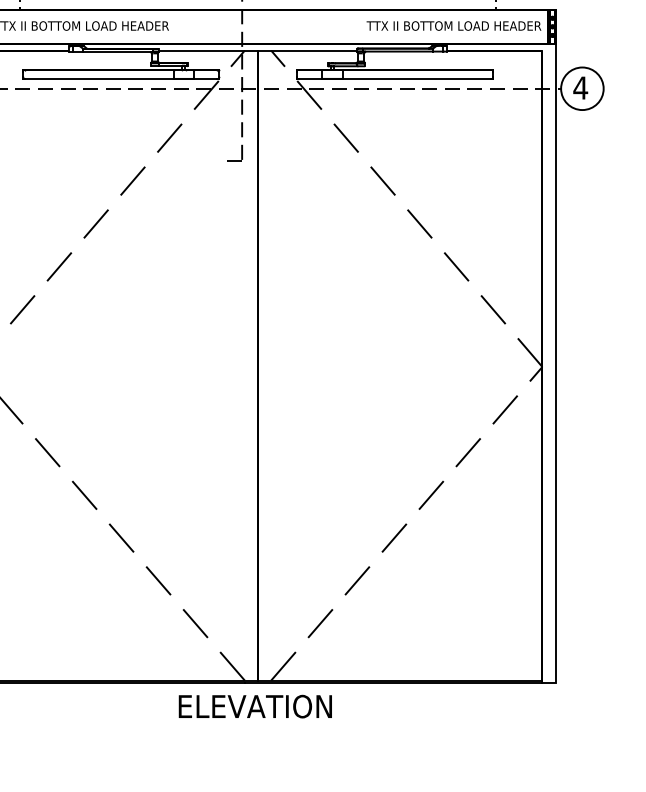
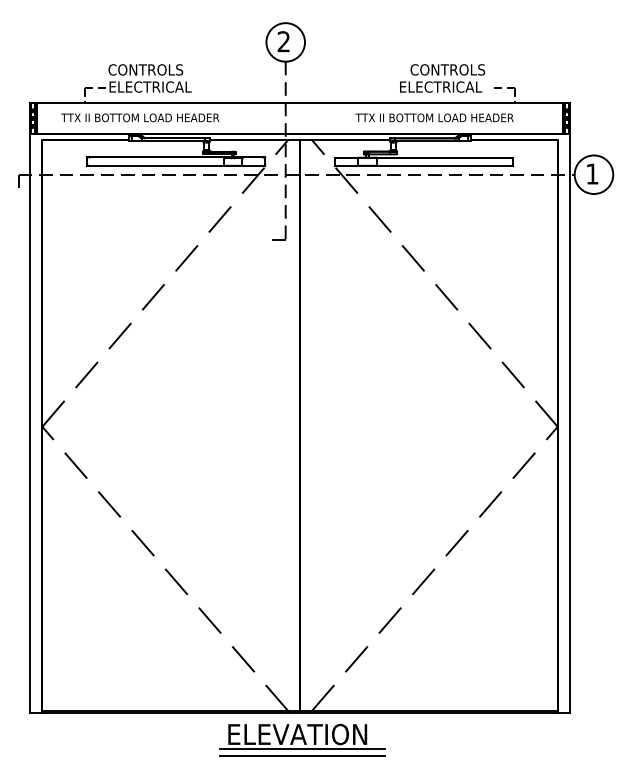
text: (453, 25) -> (434, 117), moved
text: (580, 87) -> (592, 173), 4 -> 1
line: (259, 722) -> (301, 748), added
line: (259, 730) -> (301, 756), added

